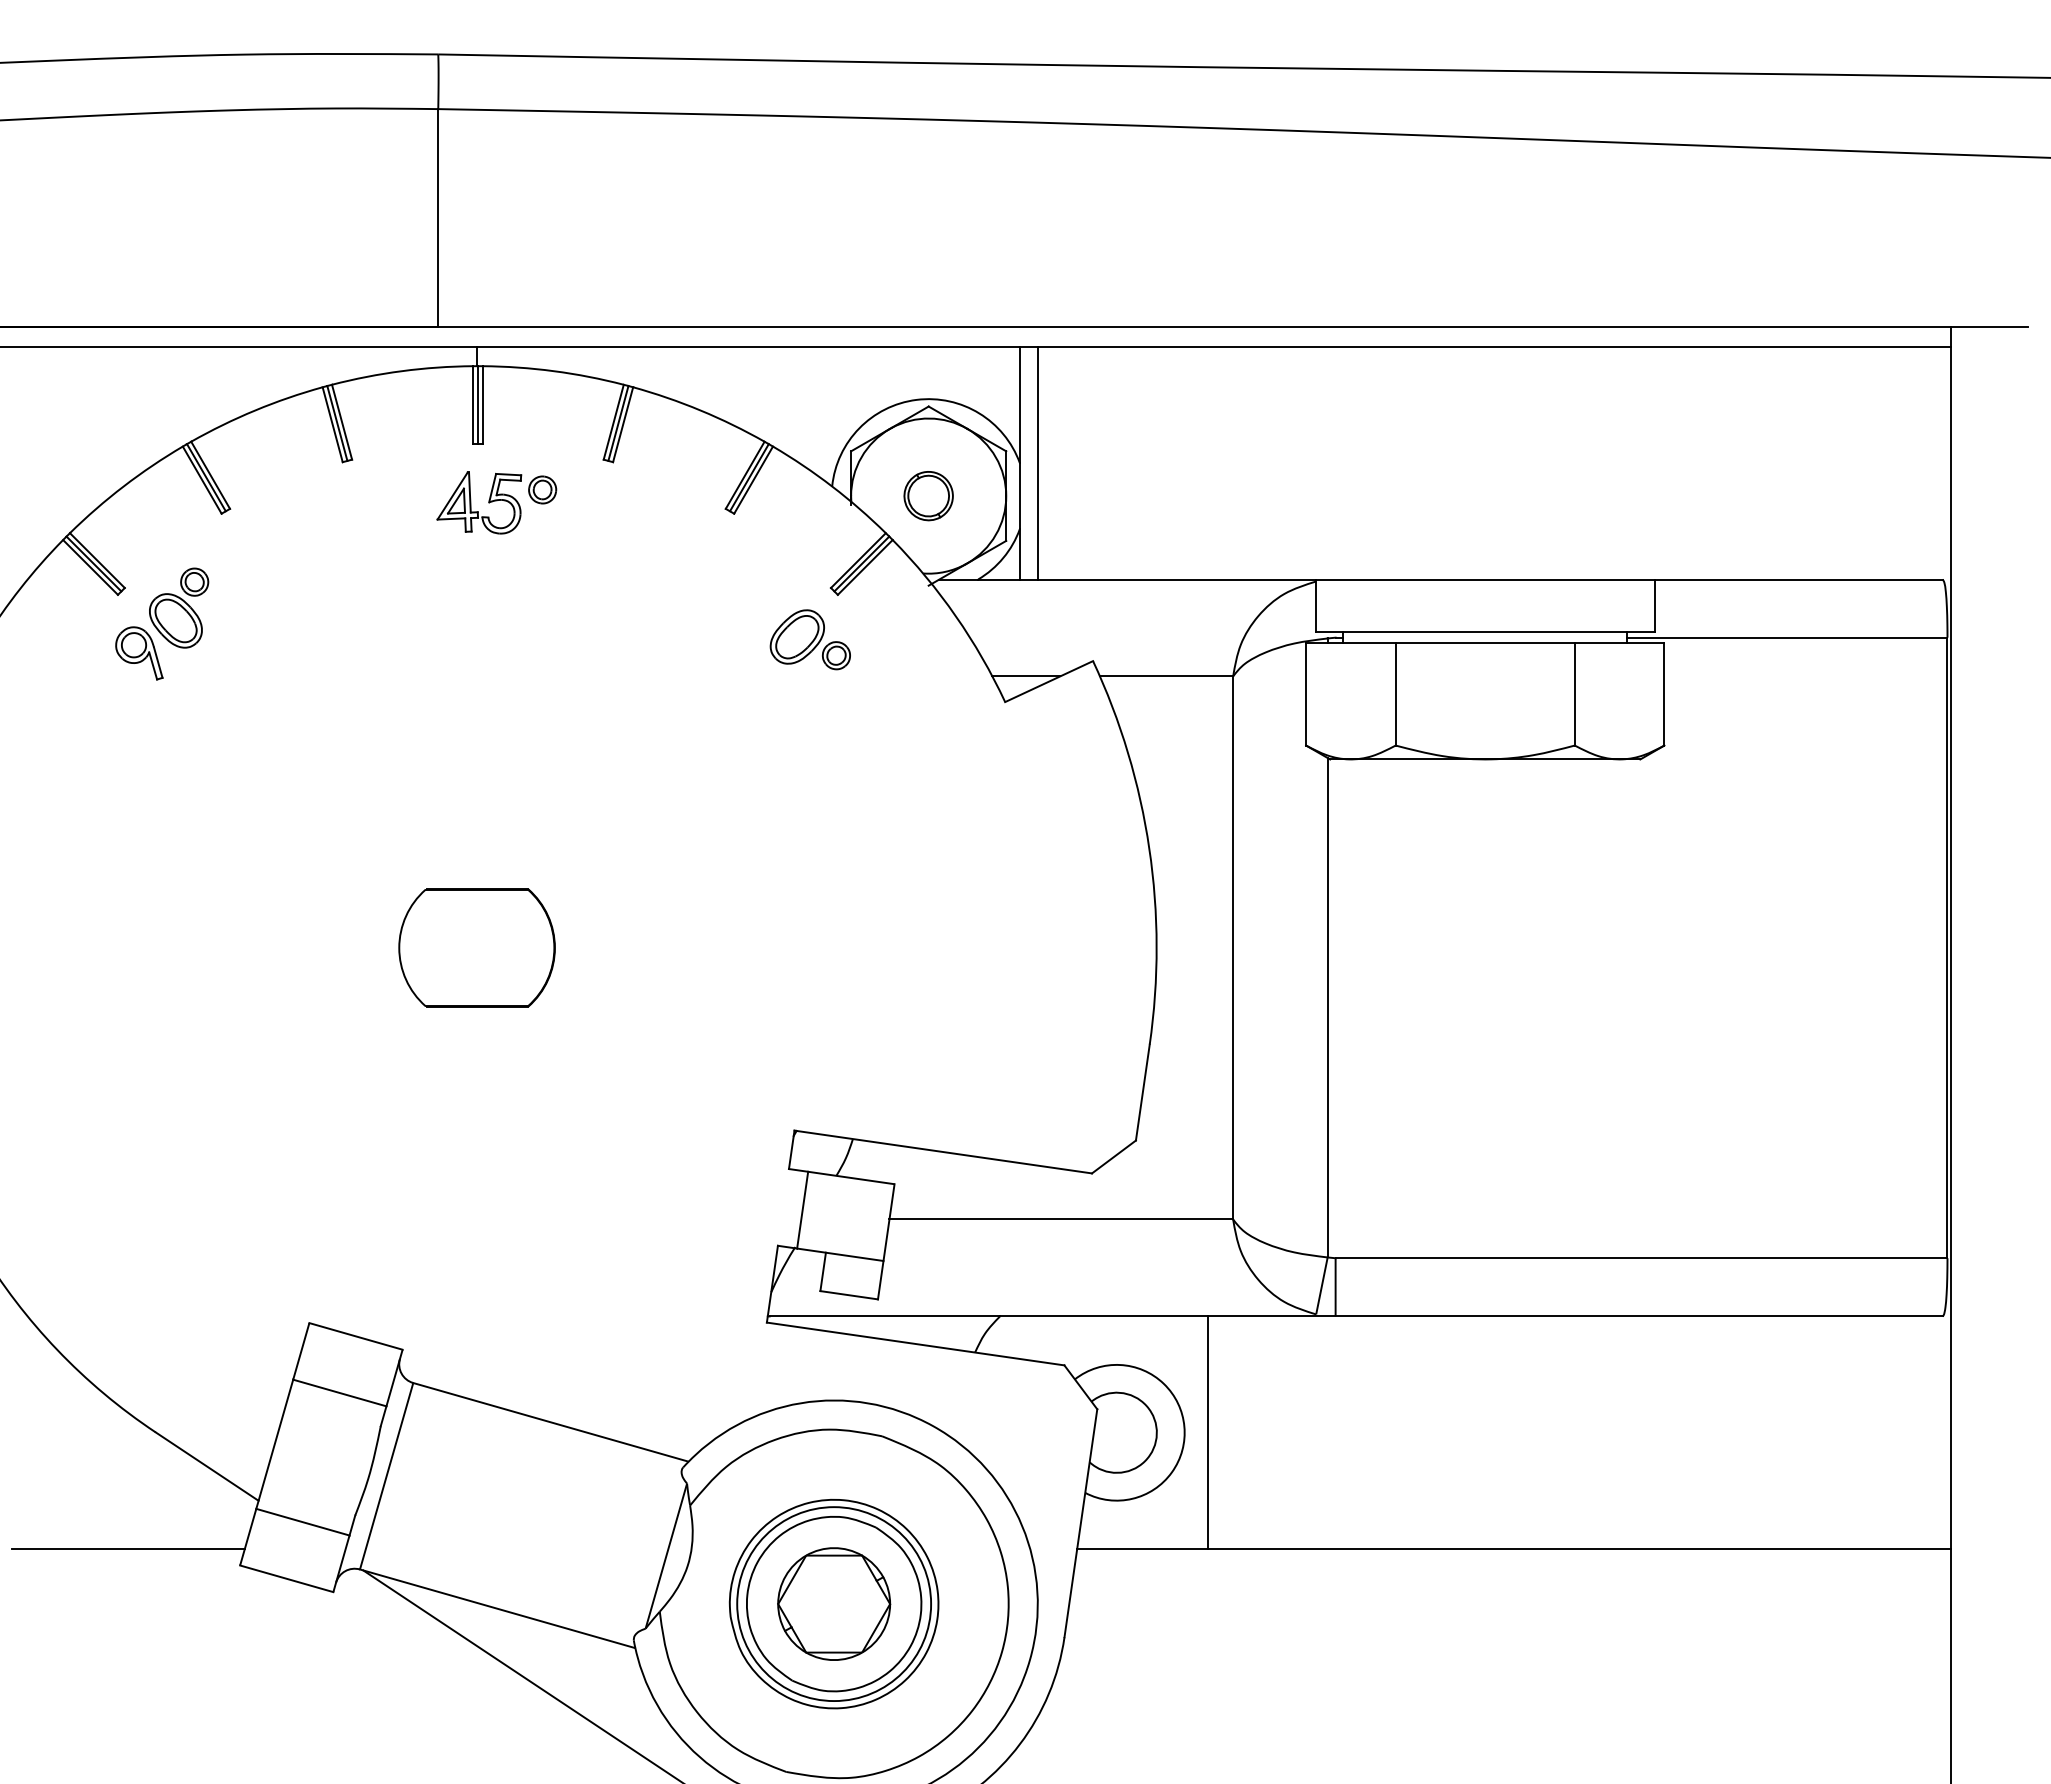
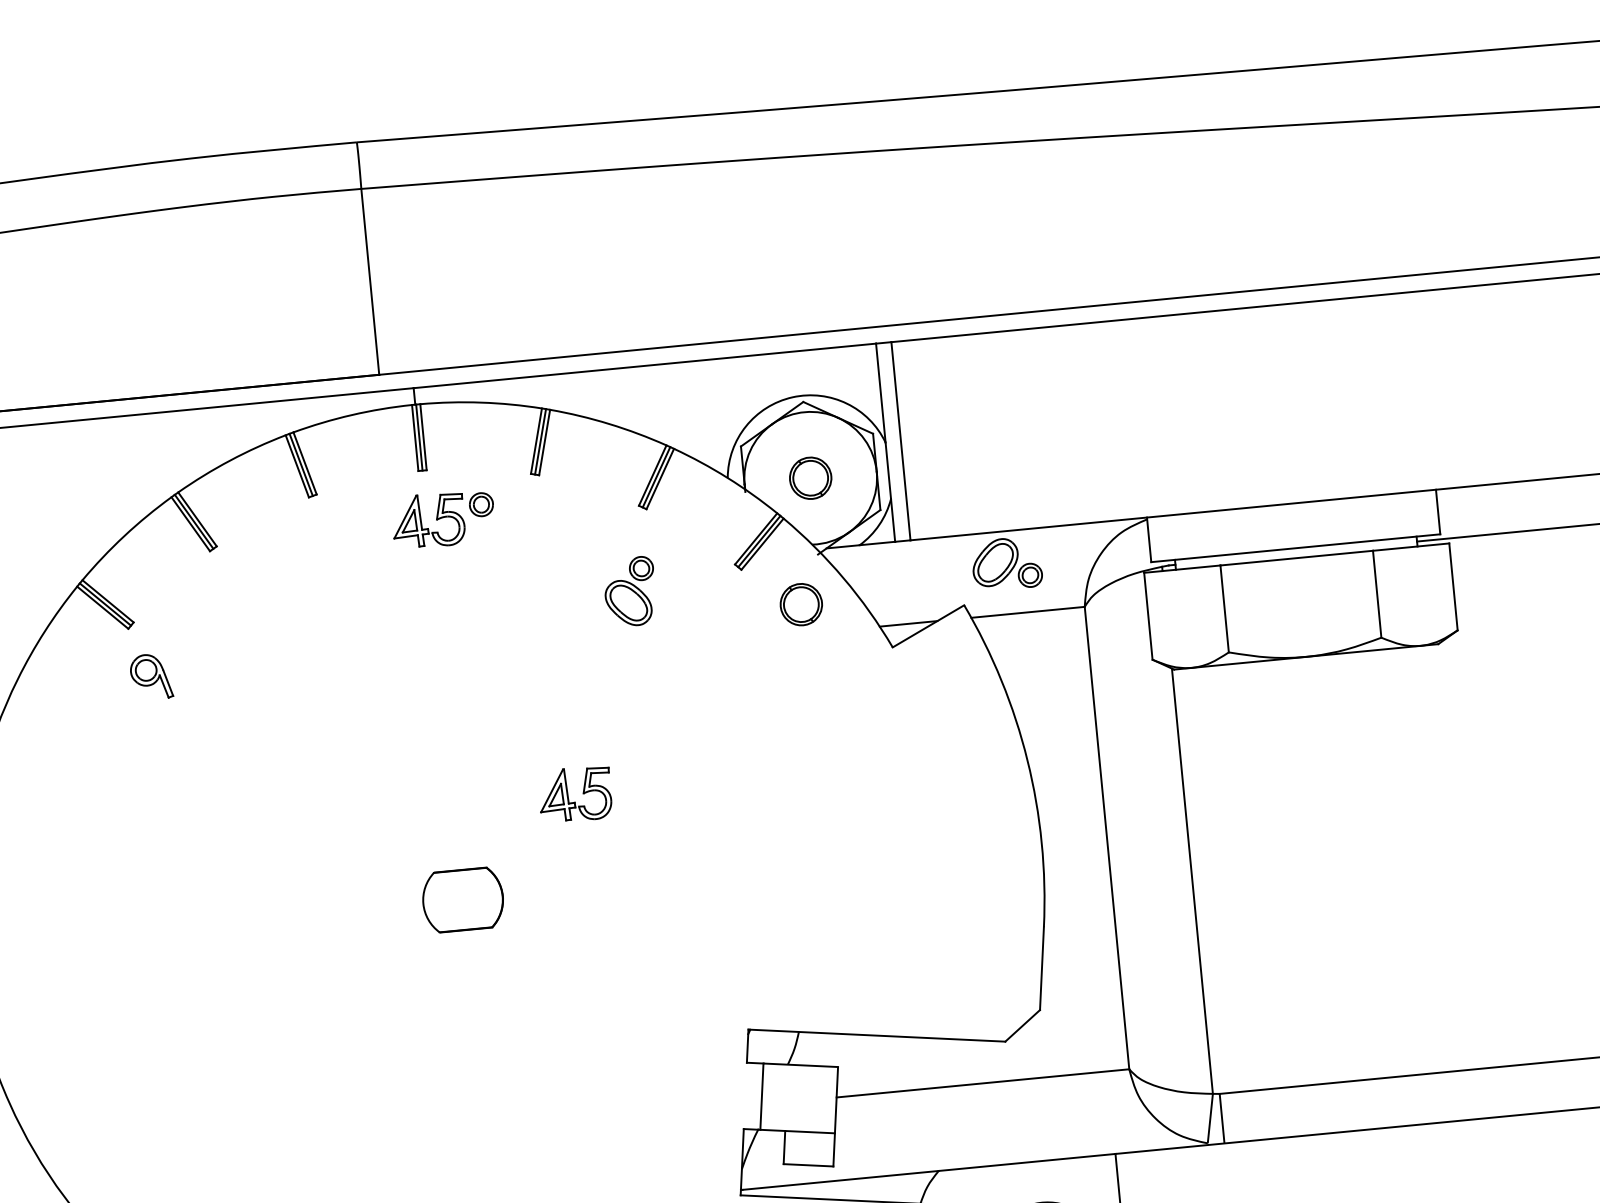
part: (179, 607) -> (630, 591), moved
part: (809, 639) -> (1006, 563), moved
part: (903, 642) -> (801, 604), added
part: (611, 837) -> (568, 794), added
part: (476, 947) -> (462, 899), size x0.6

